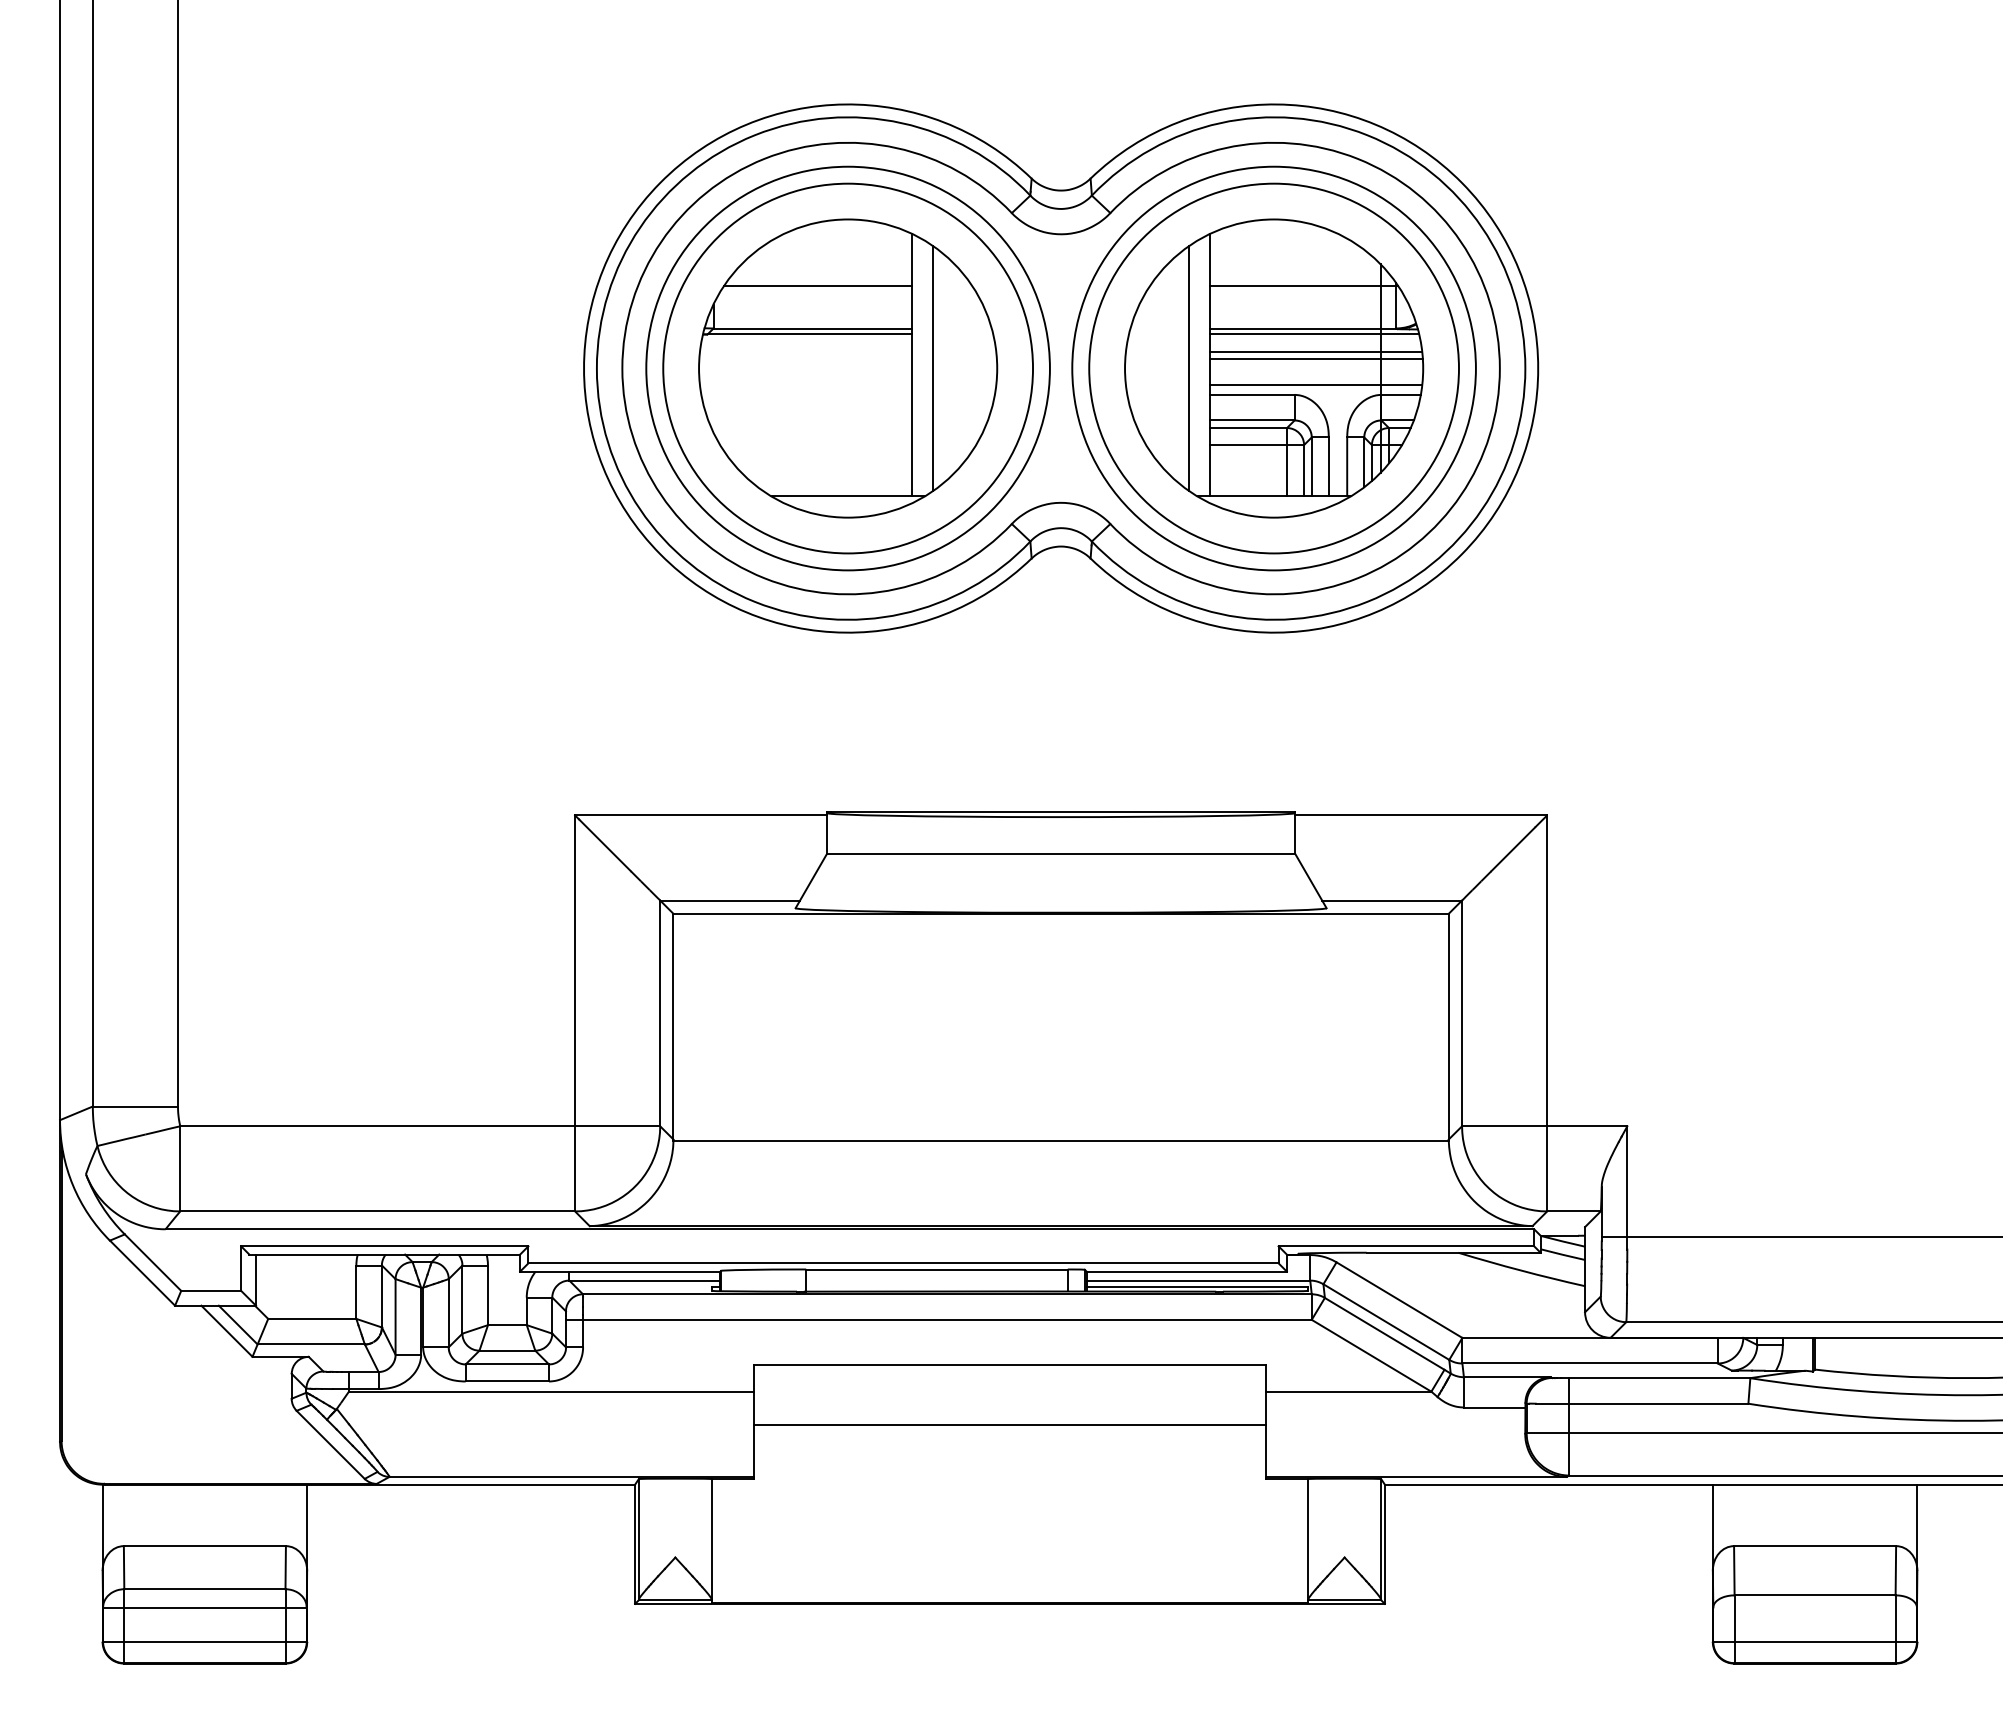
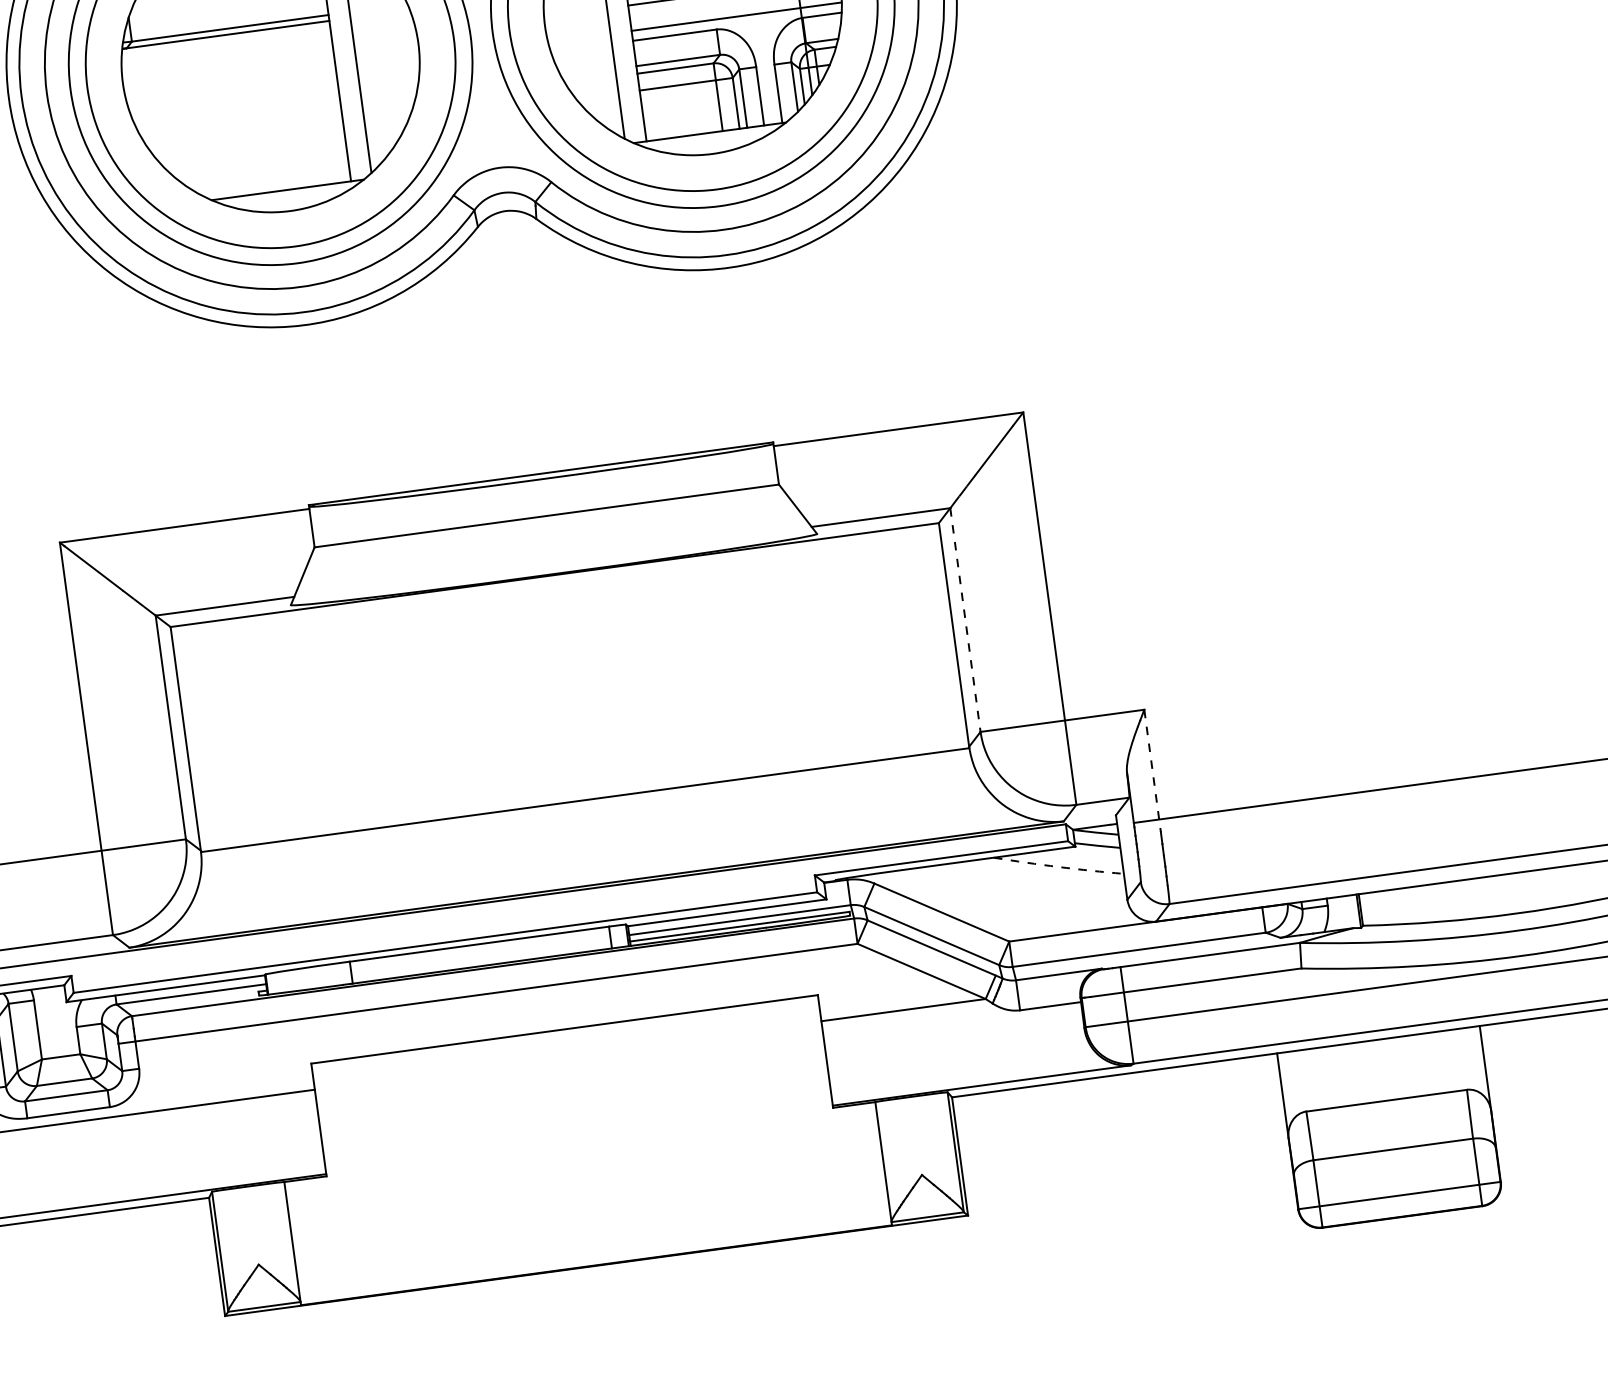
line: (1462, 1013) -> (965, 620), solid -> dashed
line: (1627, 1187) -> (1152, 770), solid -> dashed
arc: (1521, 1270) -> (1058, 866), solid -> dashed
line: (1009, 1424) -> (572, 1088), removed

